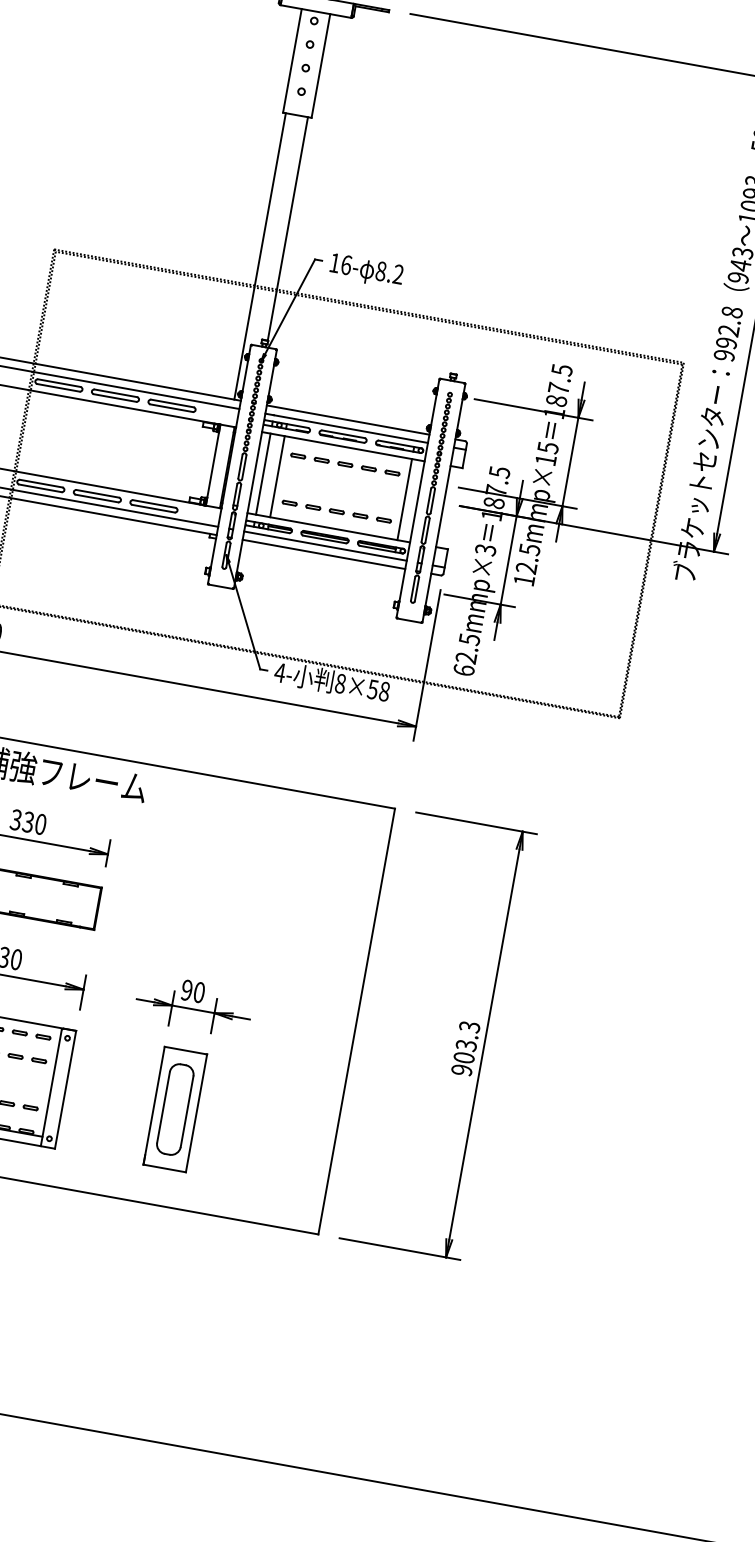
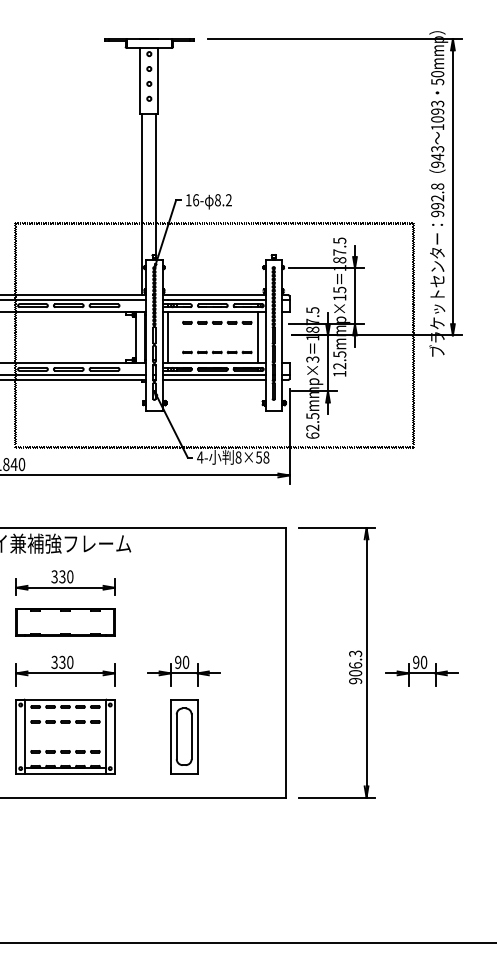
line: (278, 476) -> (177, 337), removed
text: (466, 1045) -> (355, 665), 903.3 -> 906.3
part: (569, 1072) -> (421, 670), added

